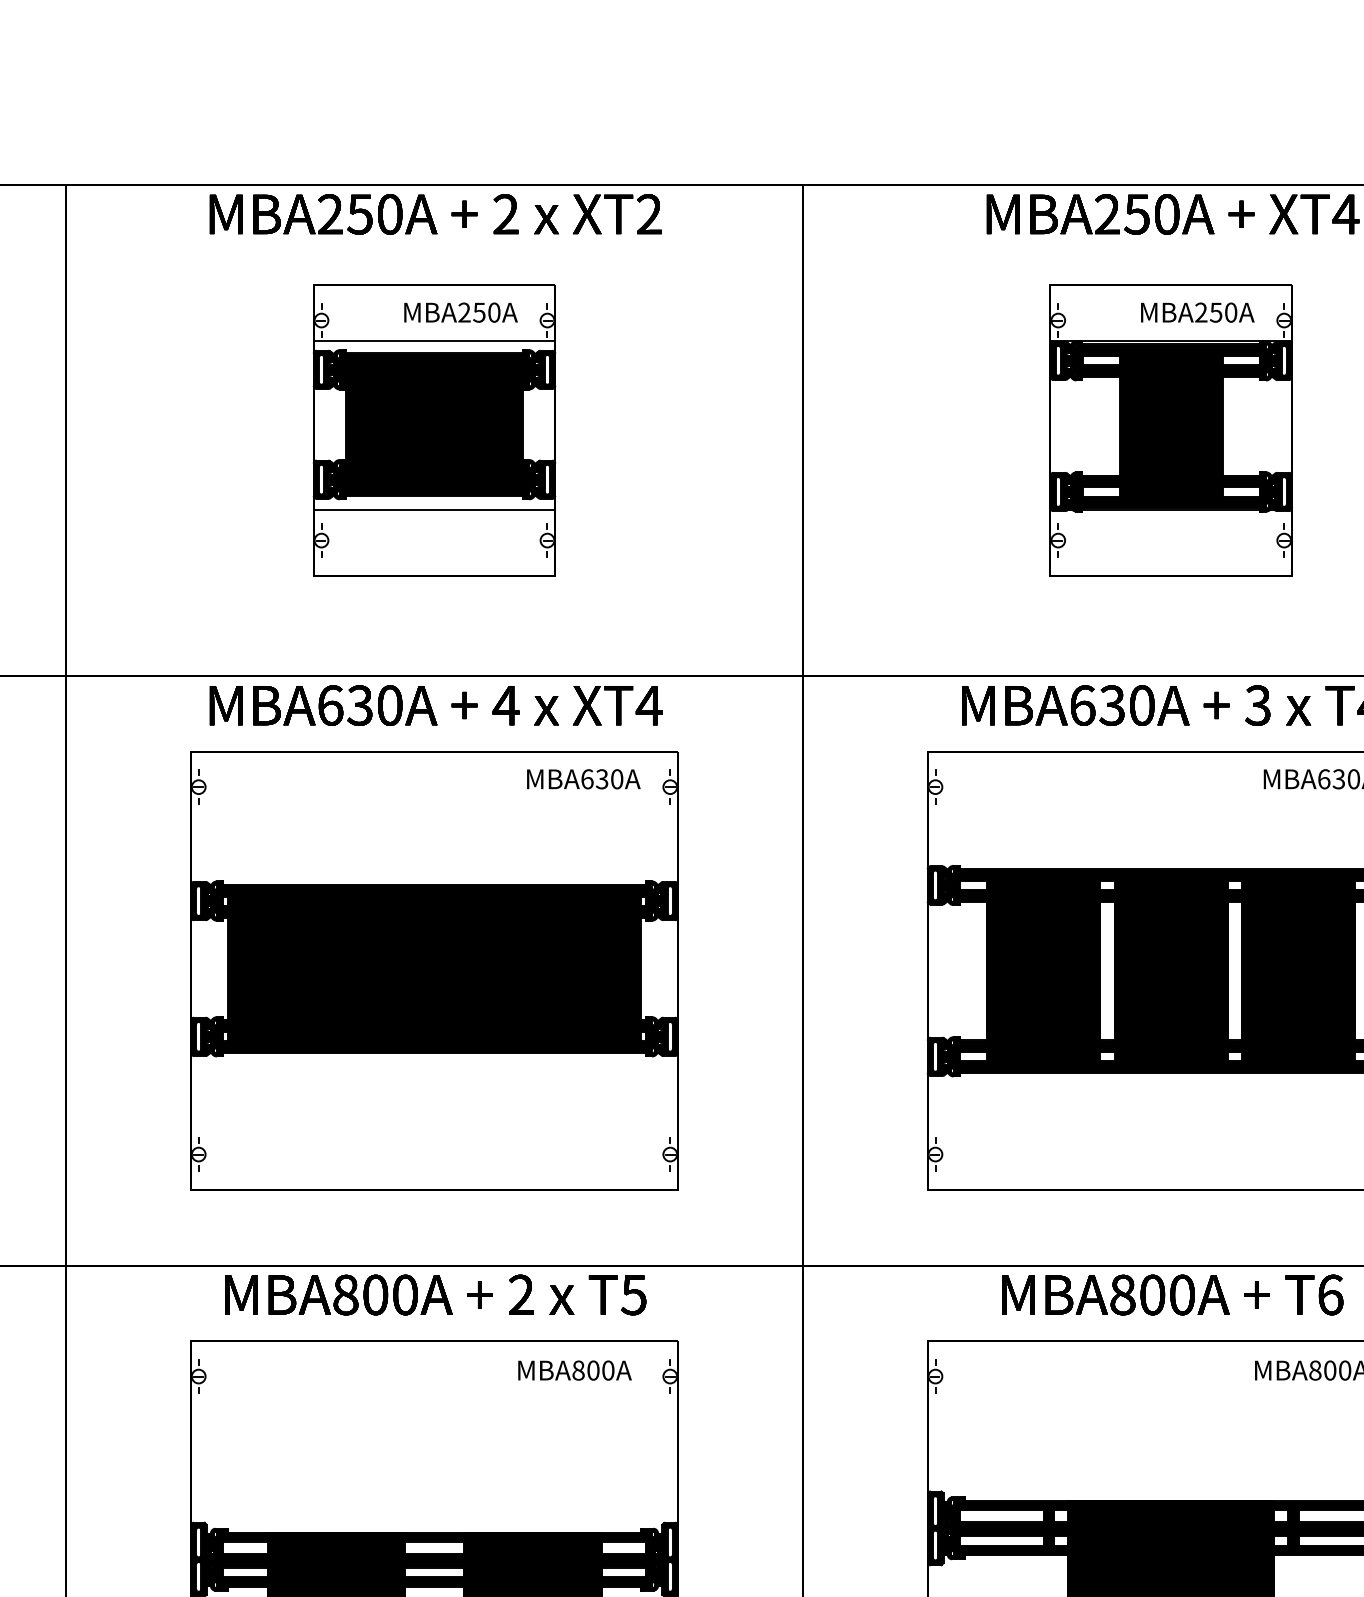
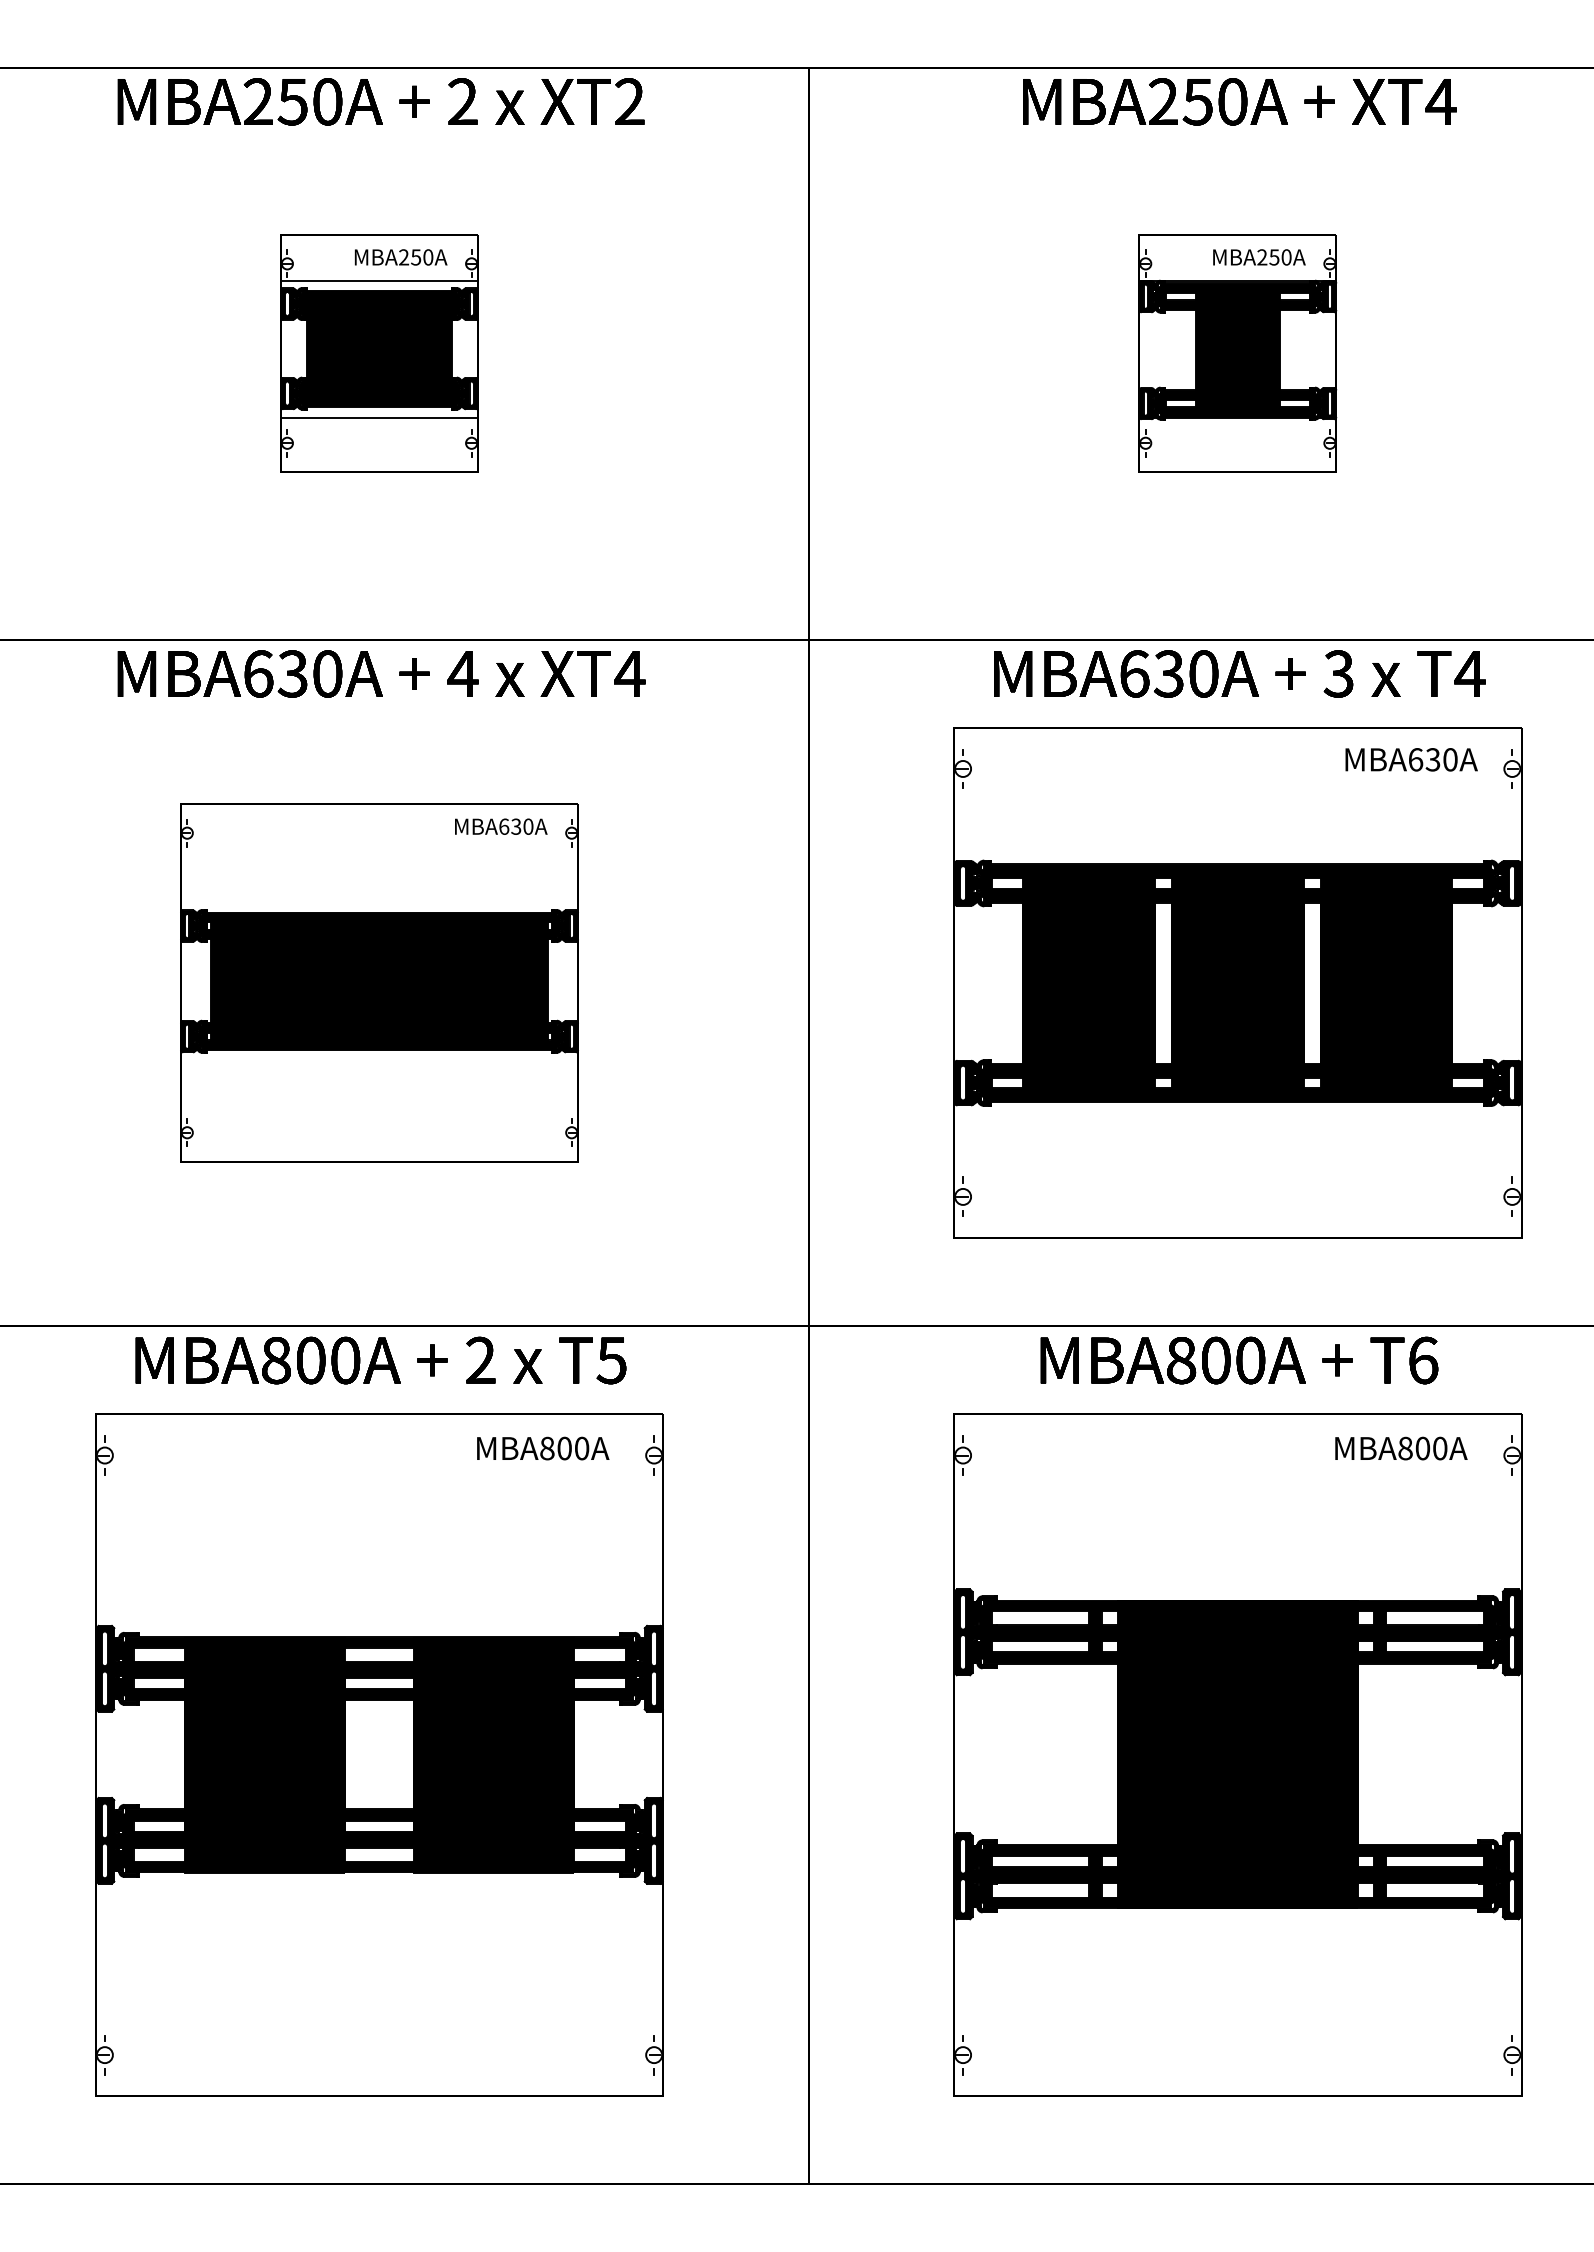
part: (434, 430) -> (379, 353), size x0.7
part: (1171, 430) -> (1237, 353), size x0.7
part: (434, 970) -> (379, 982), size x0.7

